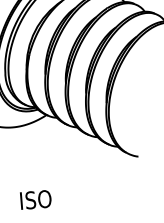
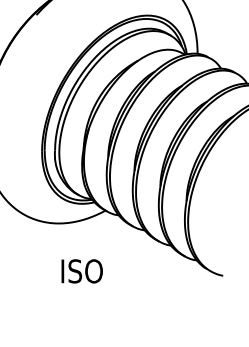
text: (35, 200) -> (81, 271), moved

